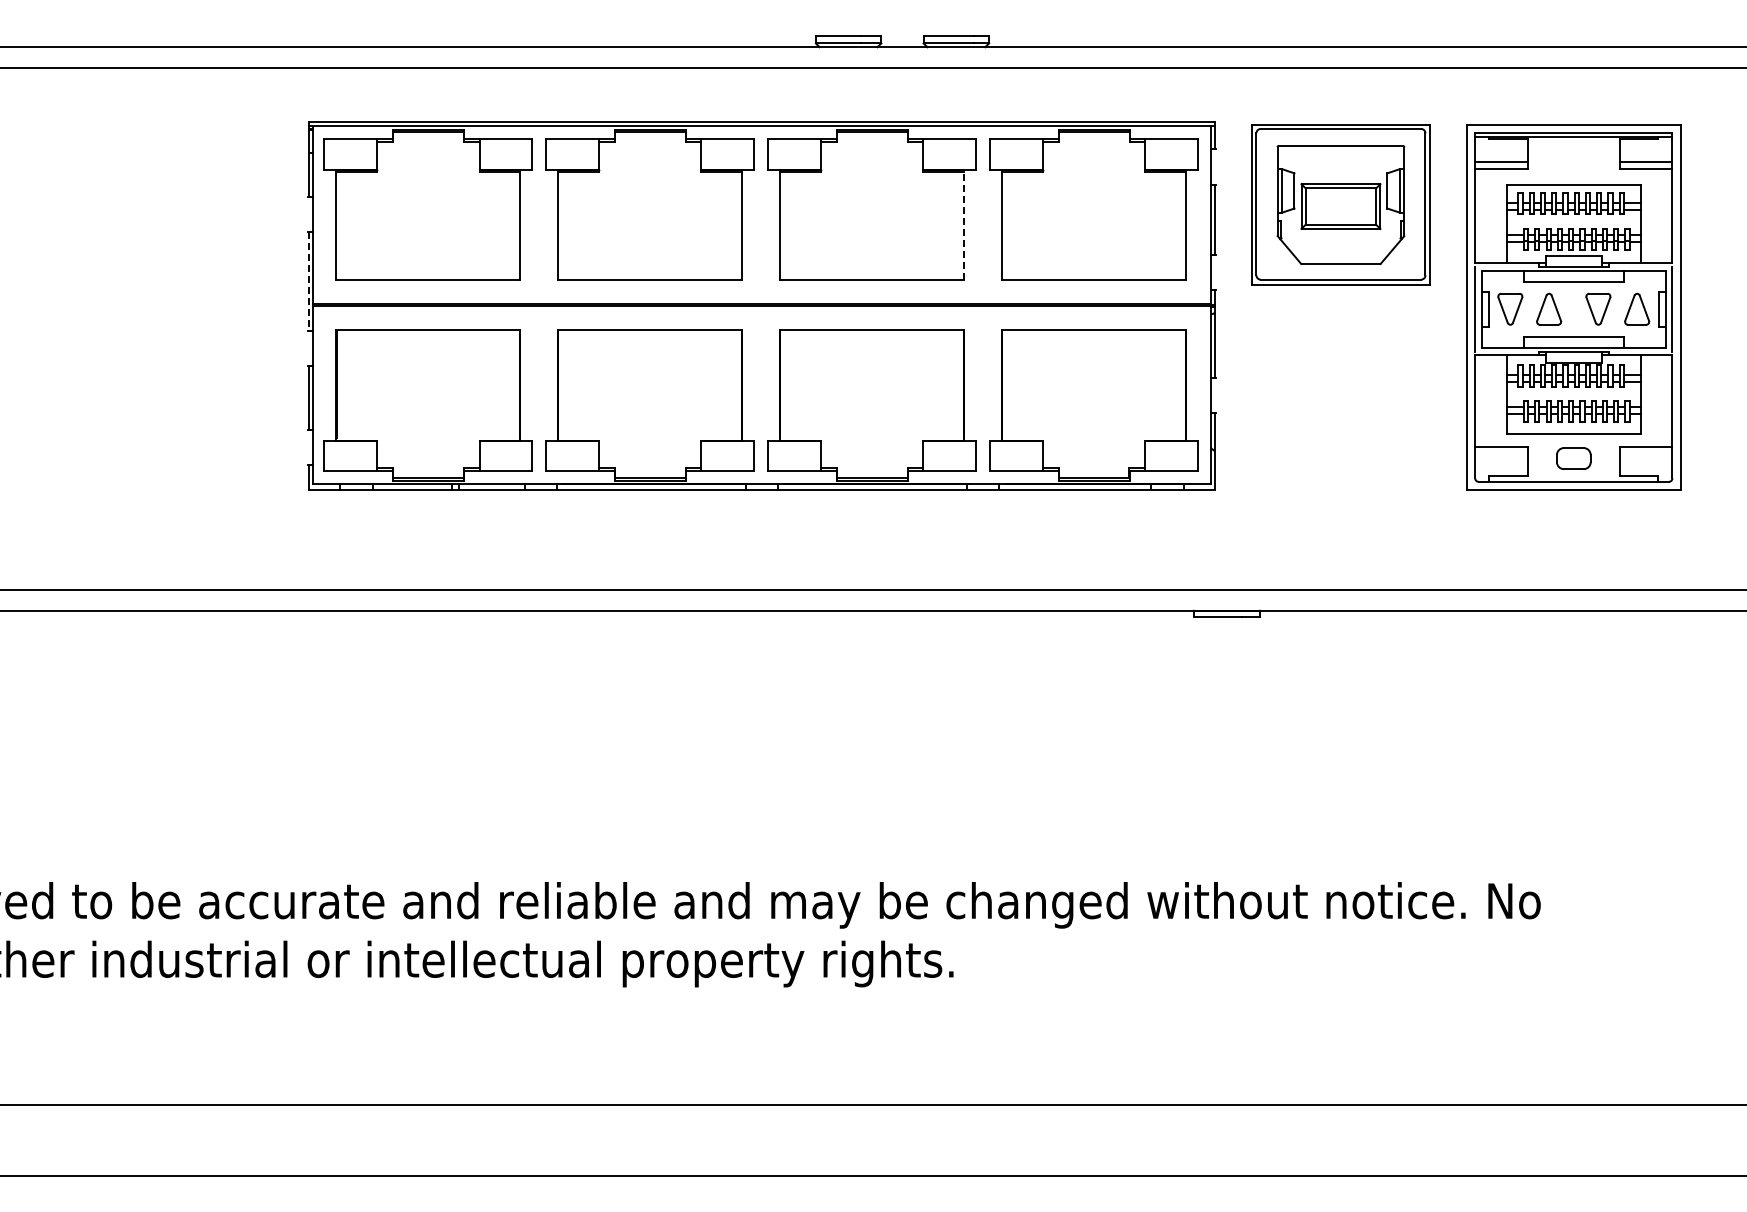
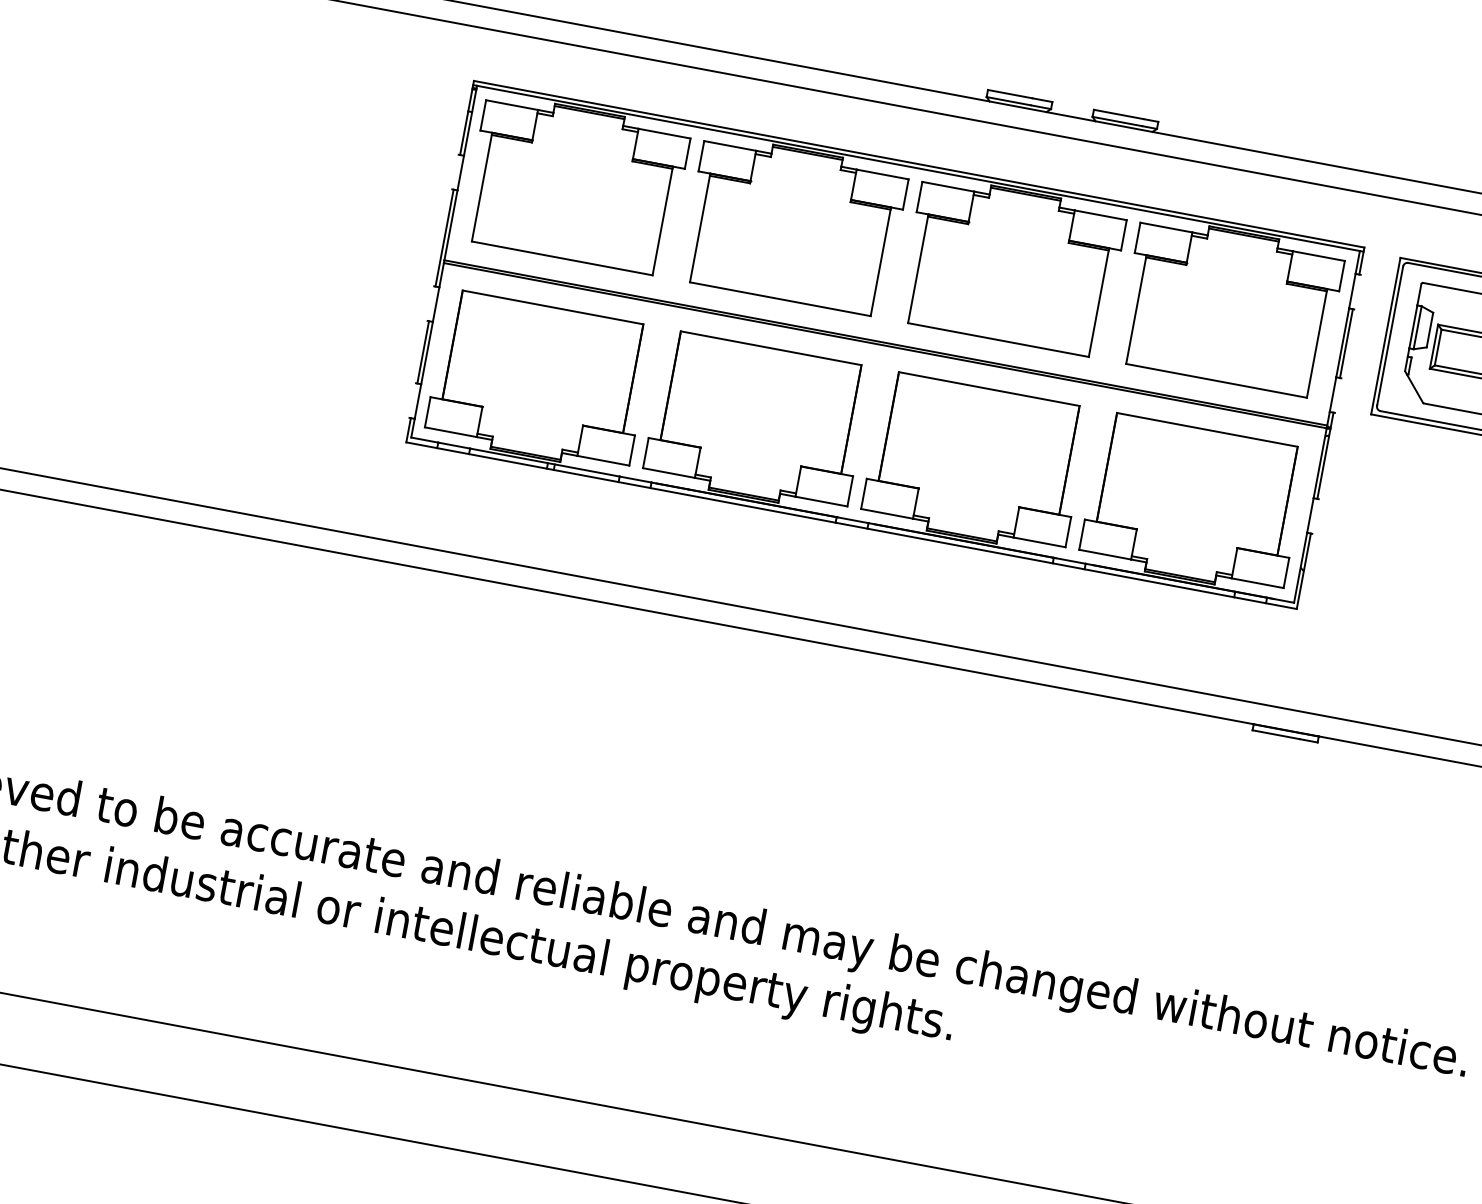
line: (964, 224) -> (1099, 302), dashed -> solid
line: (308, 282) -> (443, 238), dashed -> solid

